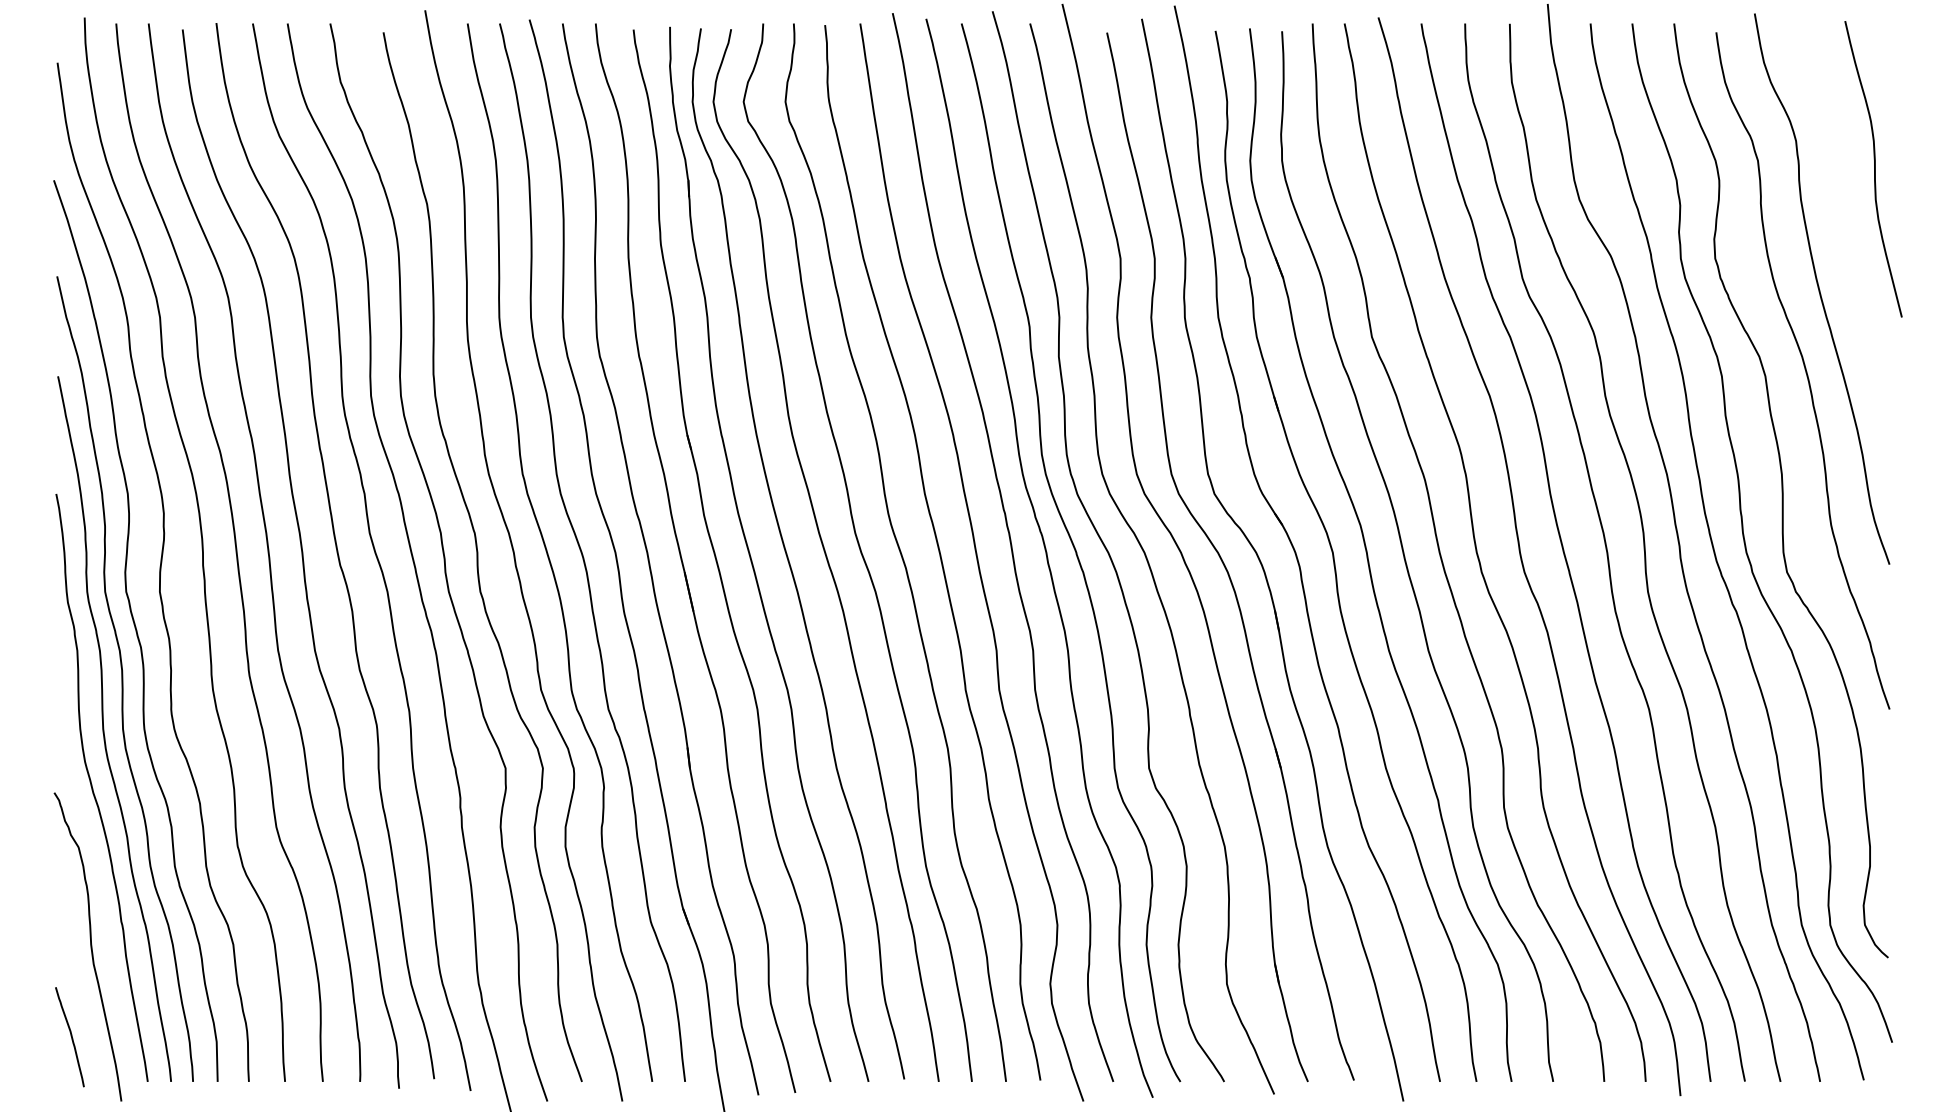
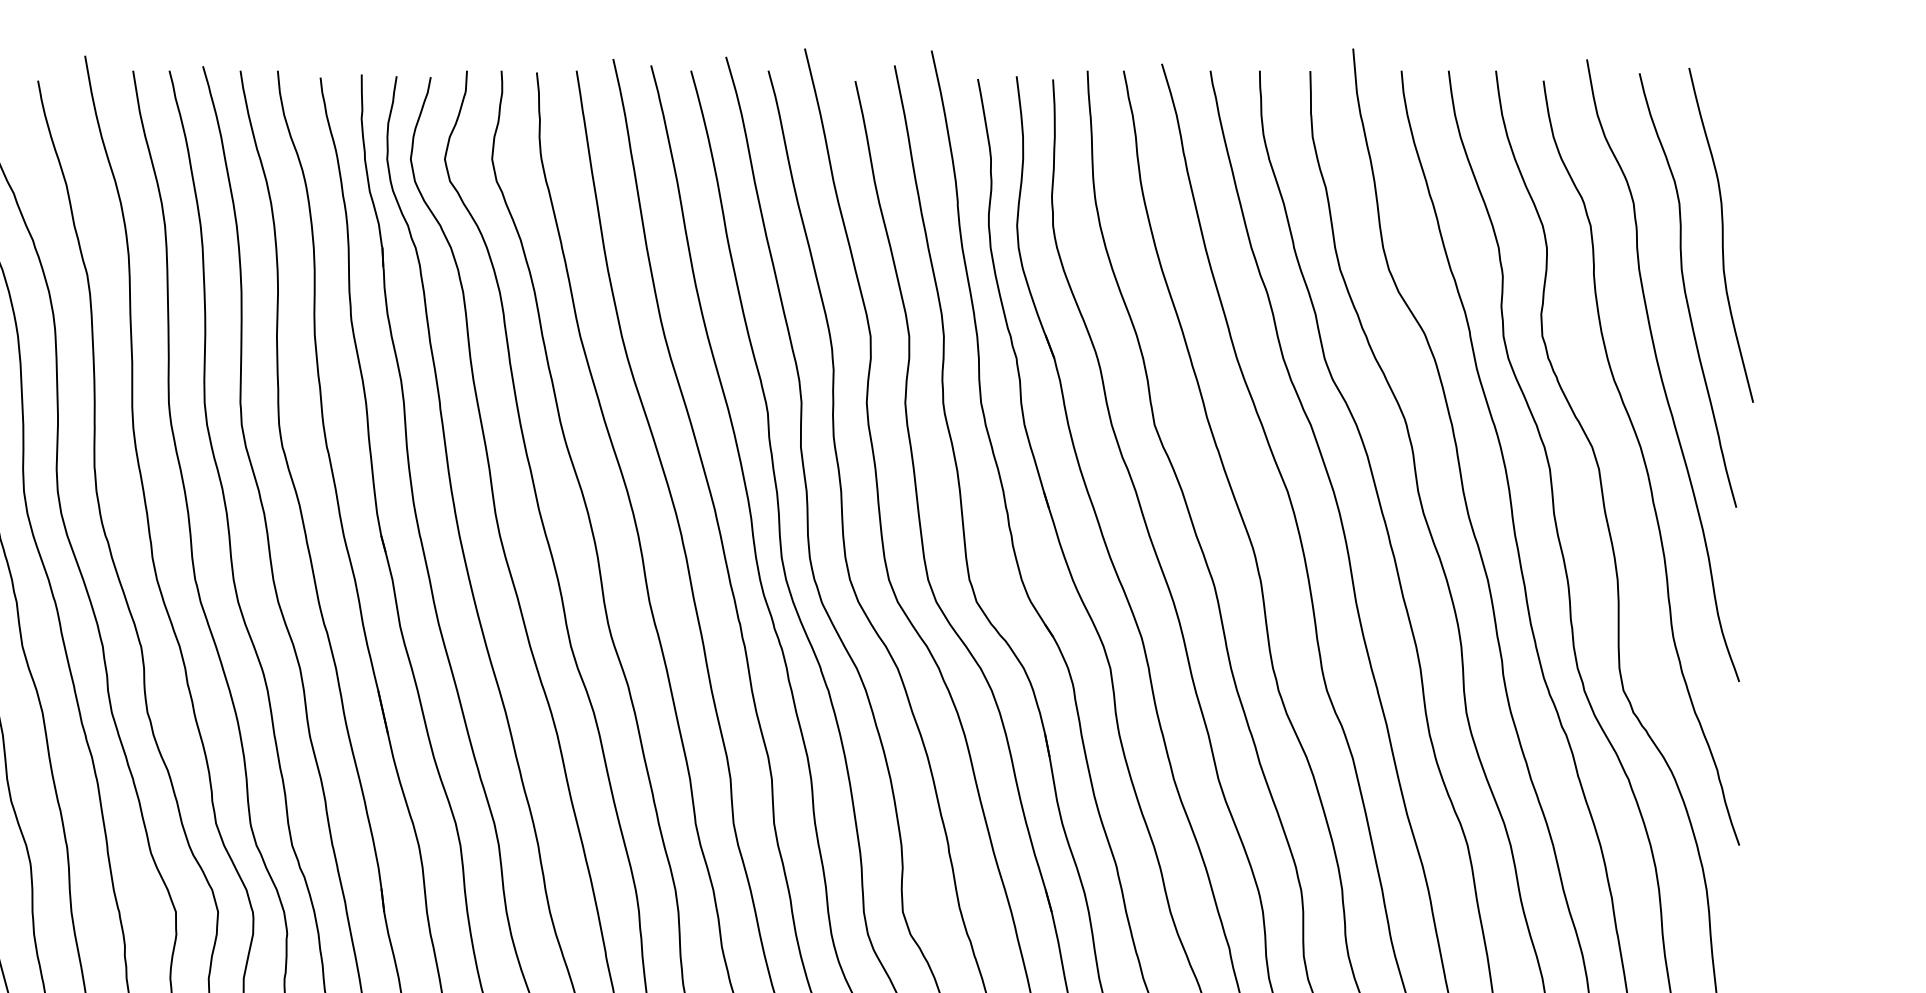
curve: (1842, 217) -> (1686, 289), added

